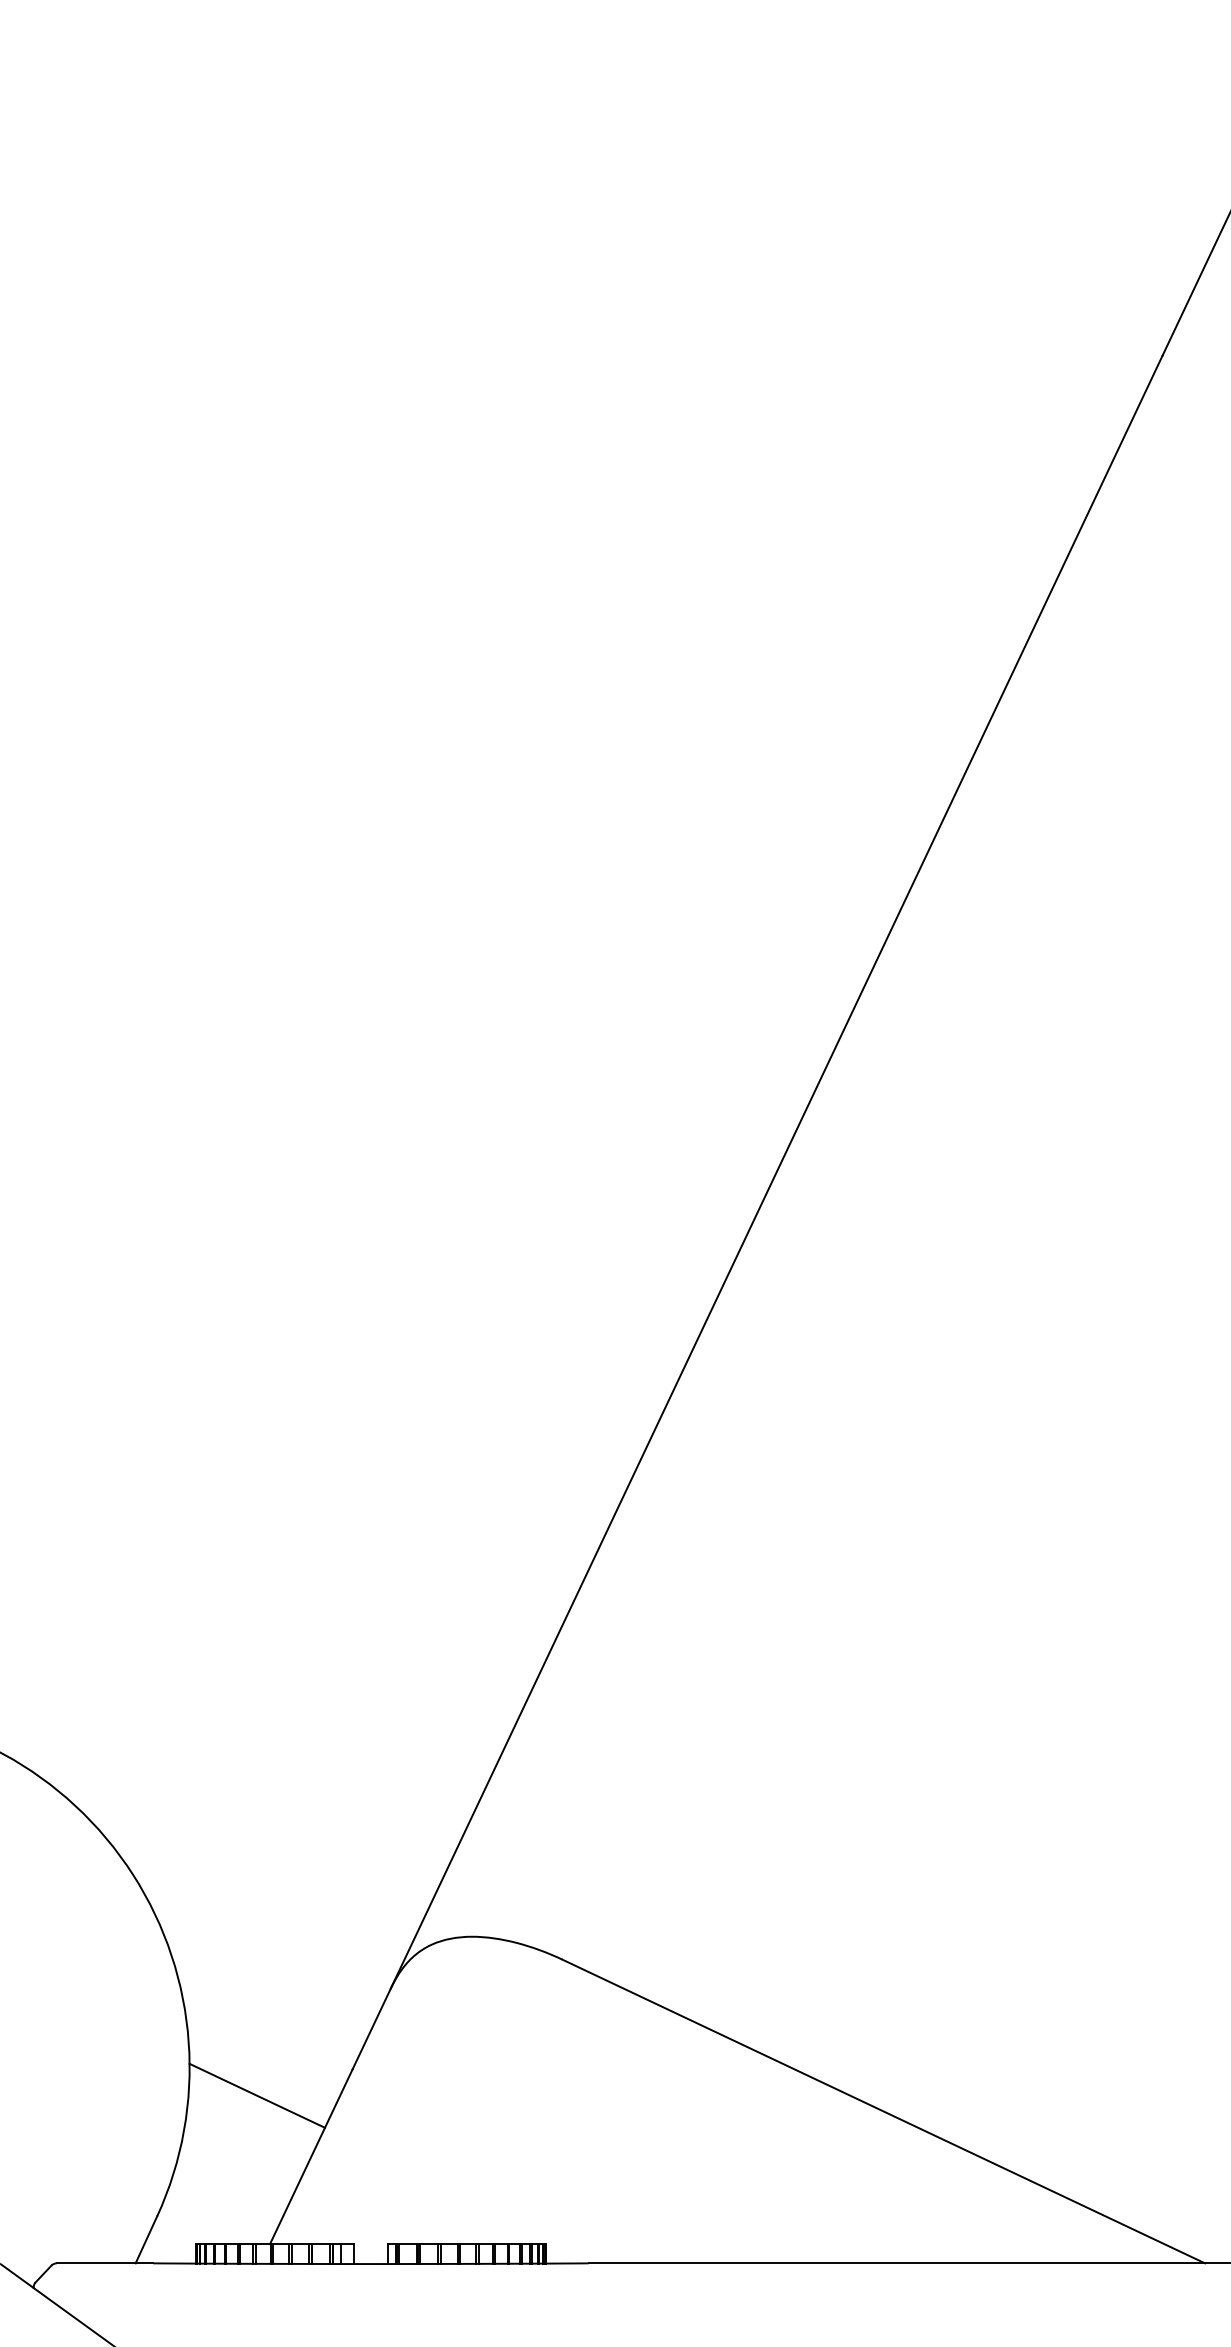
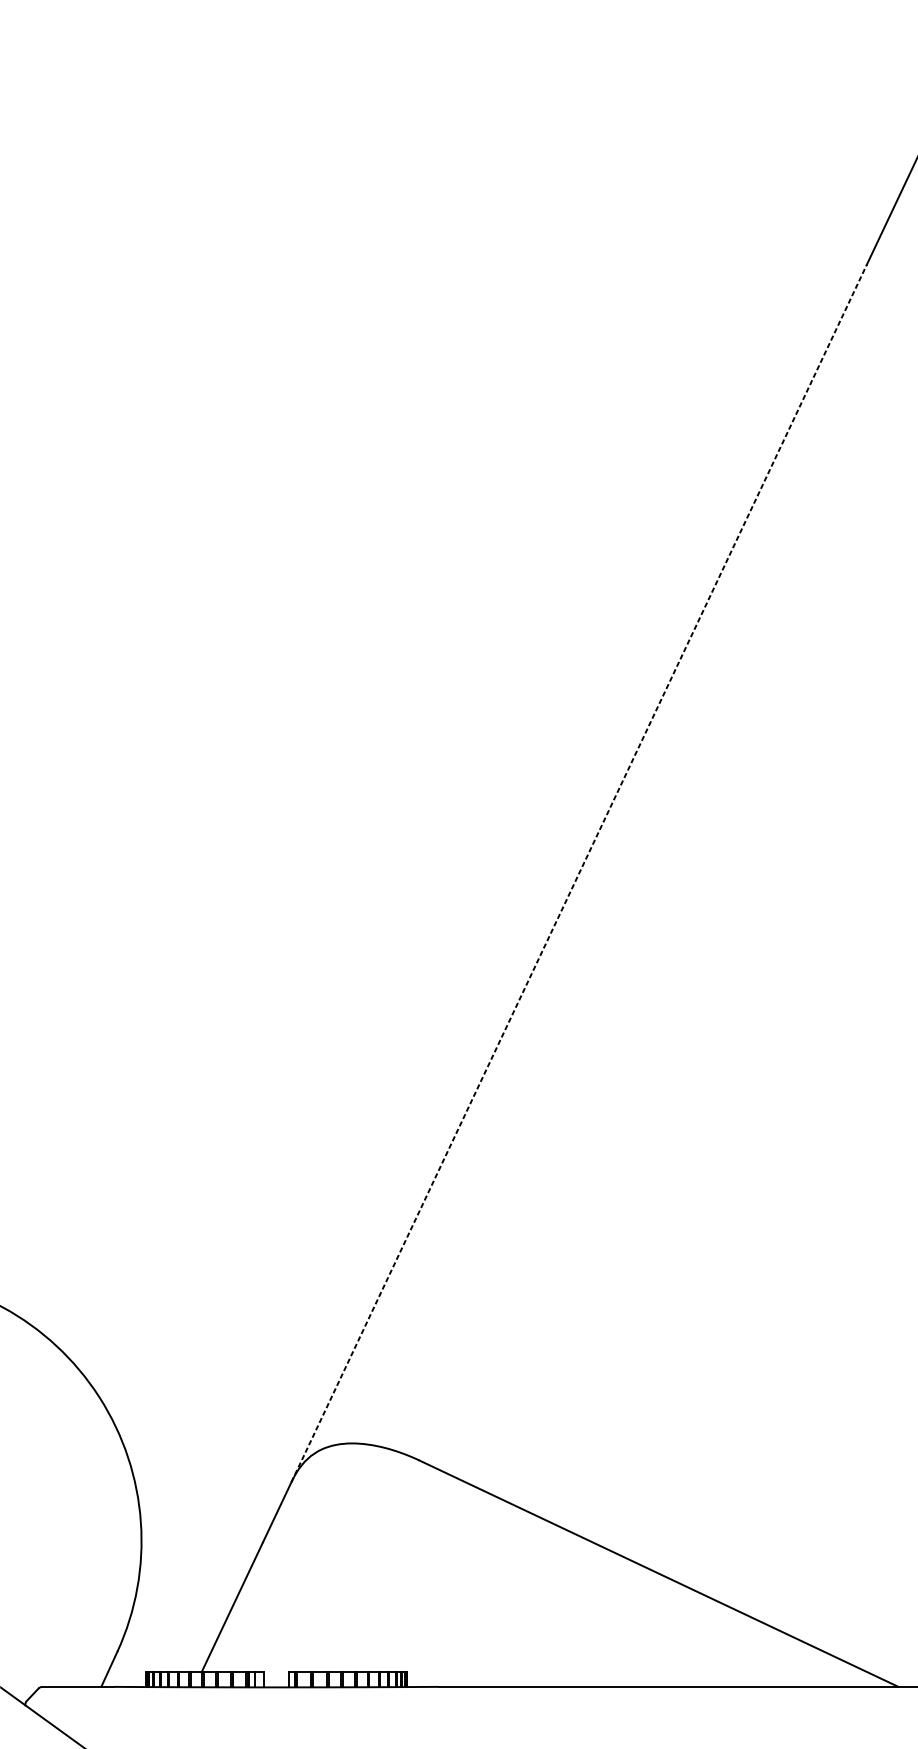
line: (776, 1171) -> (579, 873), solid -> dashed
line: (257, 2095) -> (192, 1561), removed

